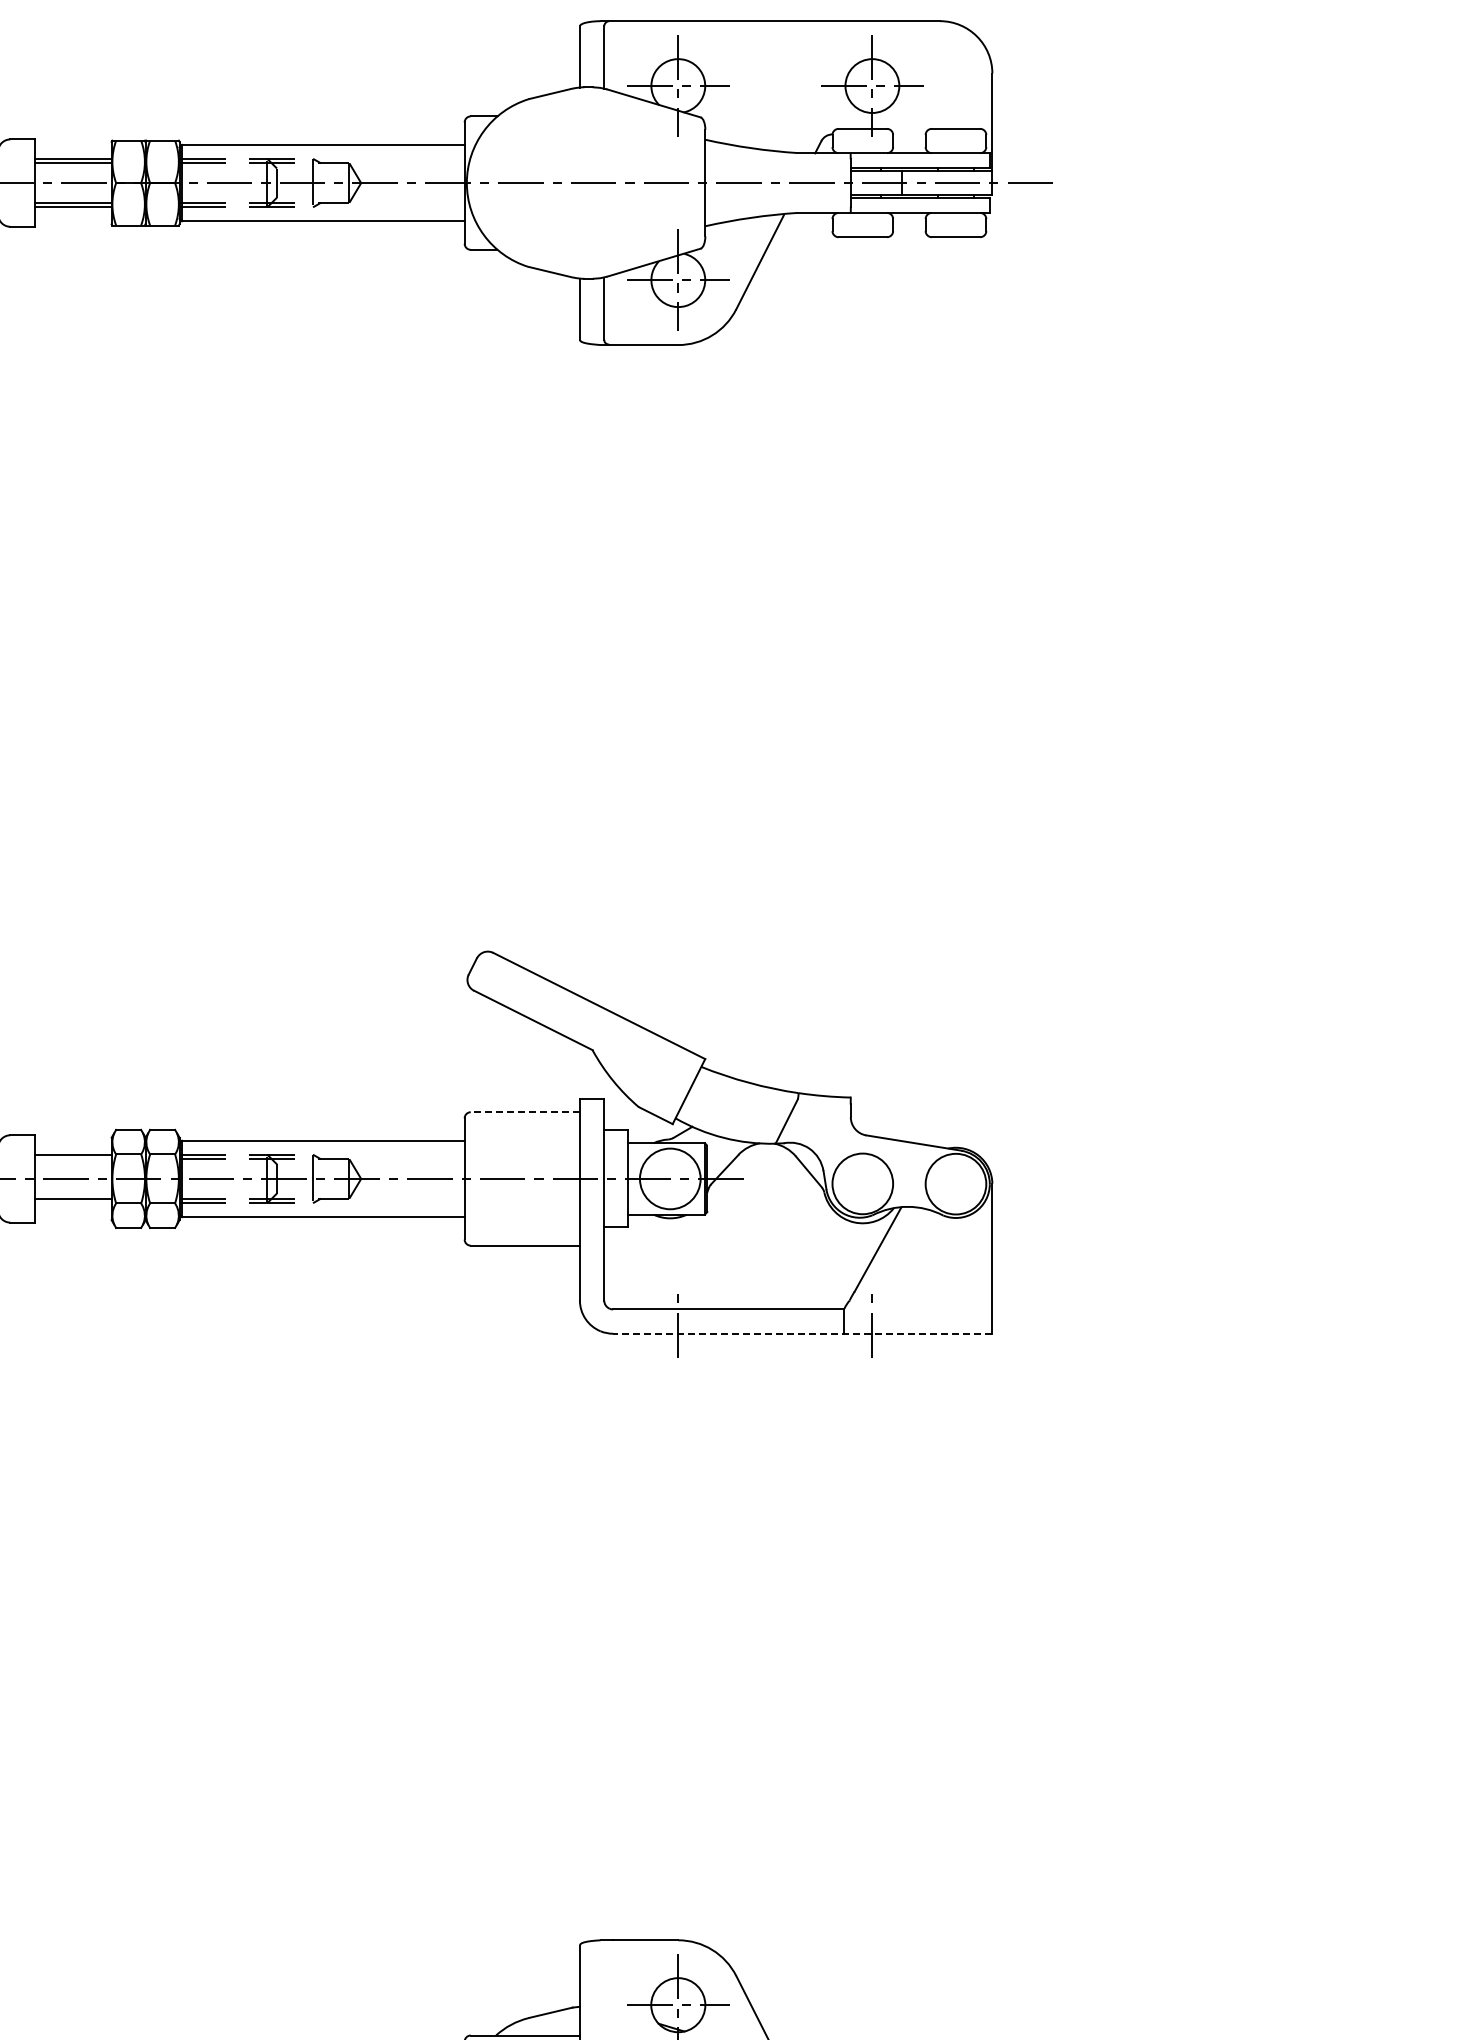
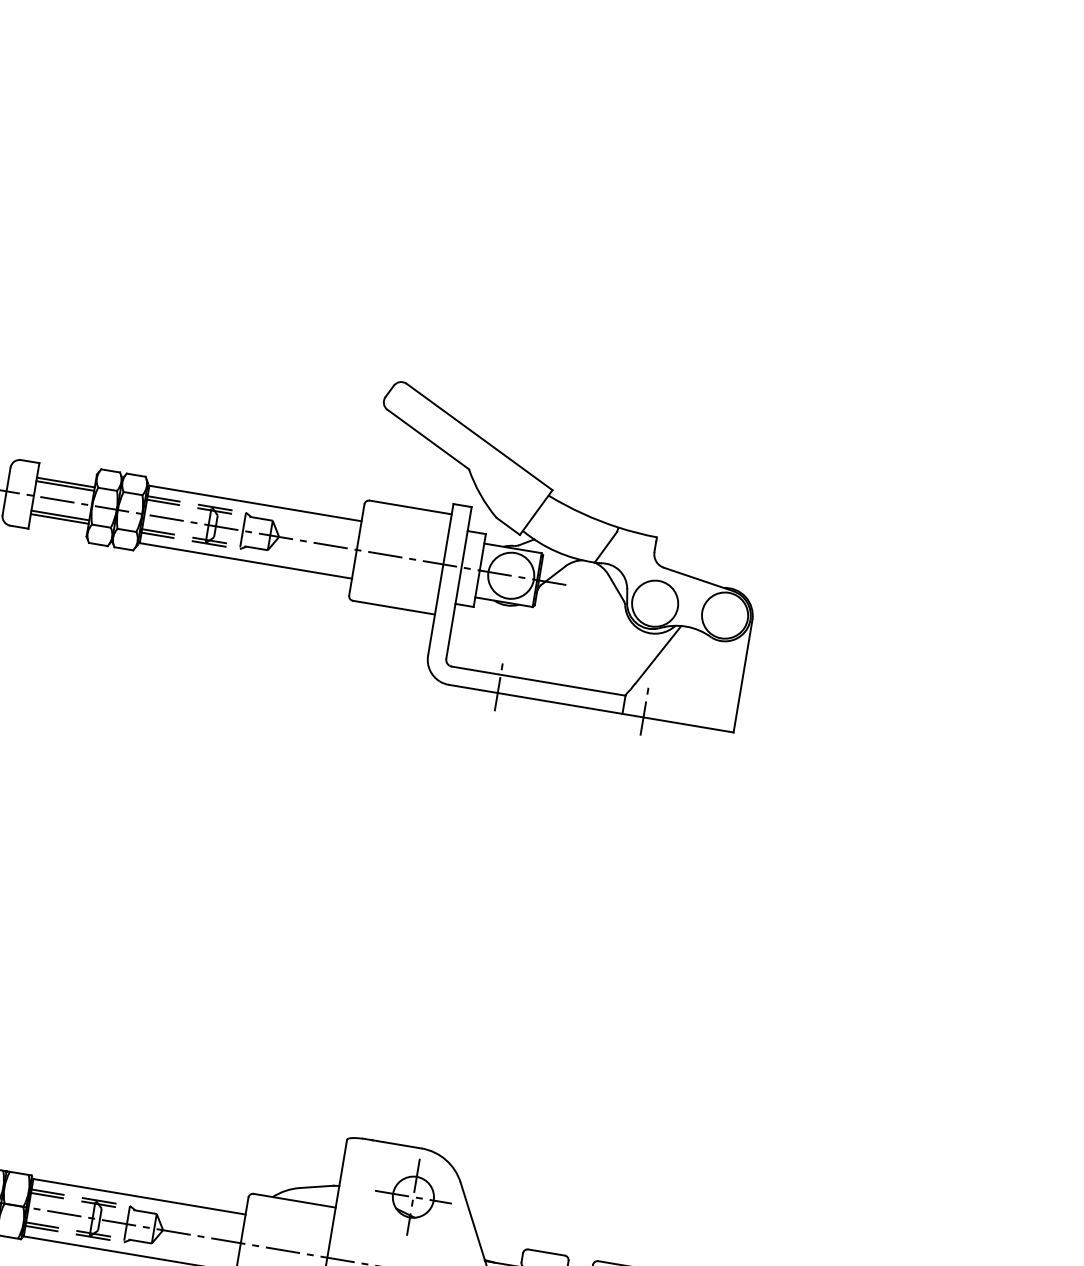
line: (525, 1112) -> (410, 507), dashed -> solid
line: (72, 1159) -> (64, 486), added
line: (72, 1203) -> (59, 519), added
line: (802, 1333) -> (591, 708), dashed -> solid

